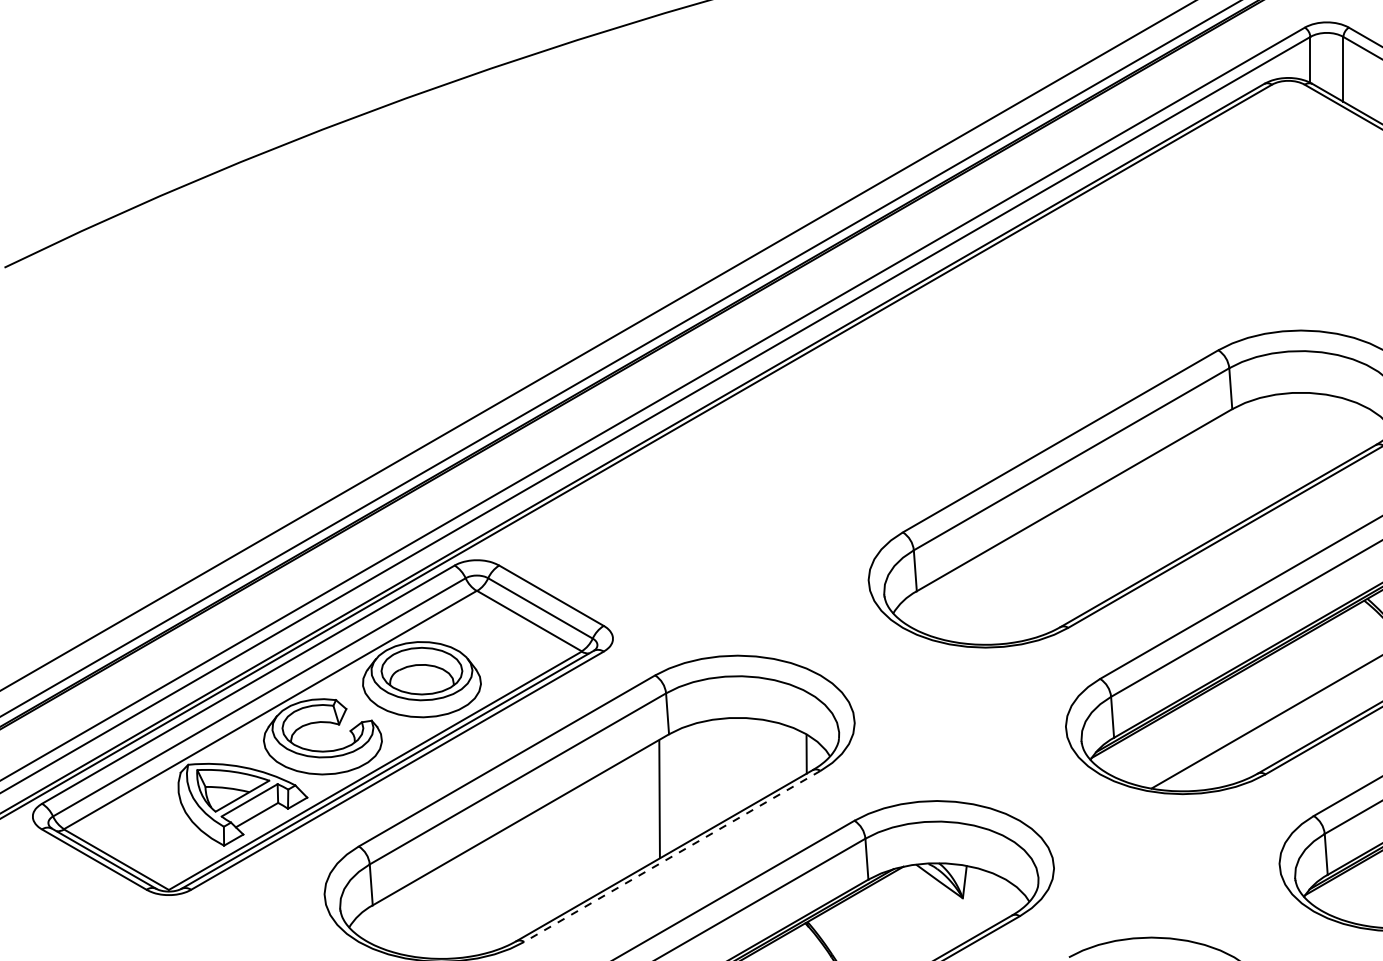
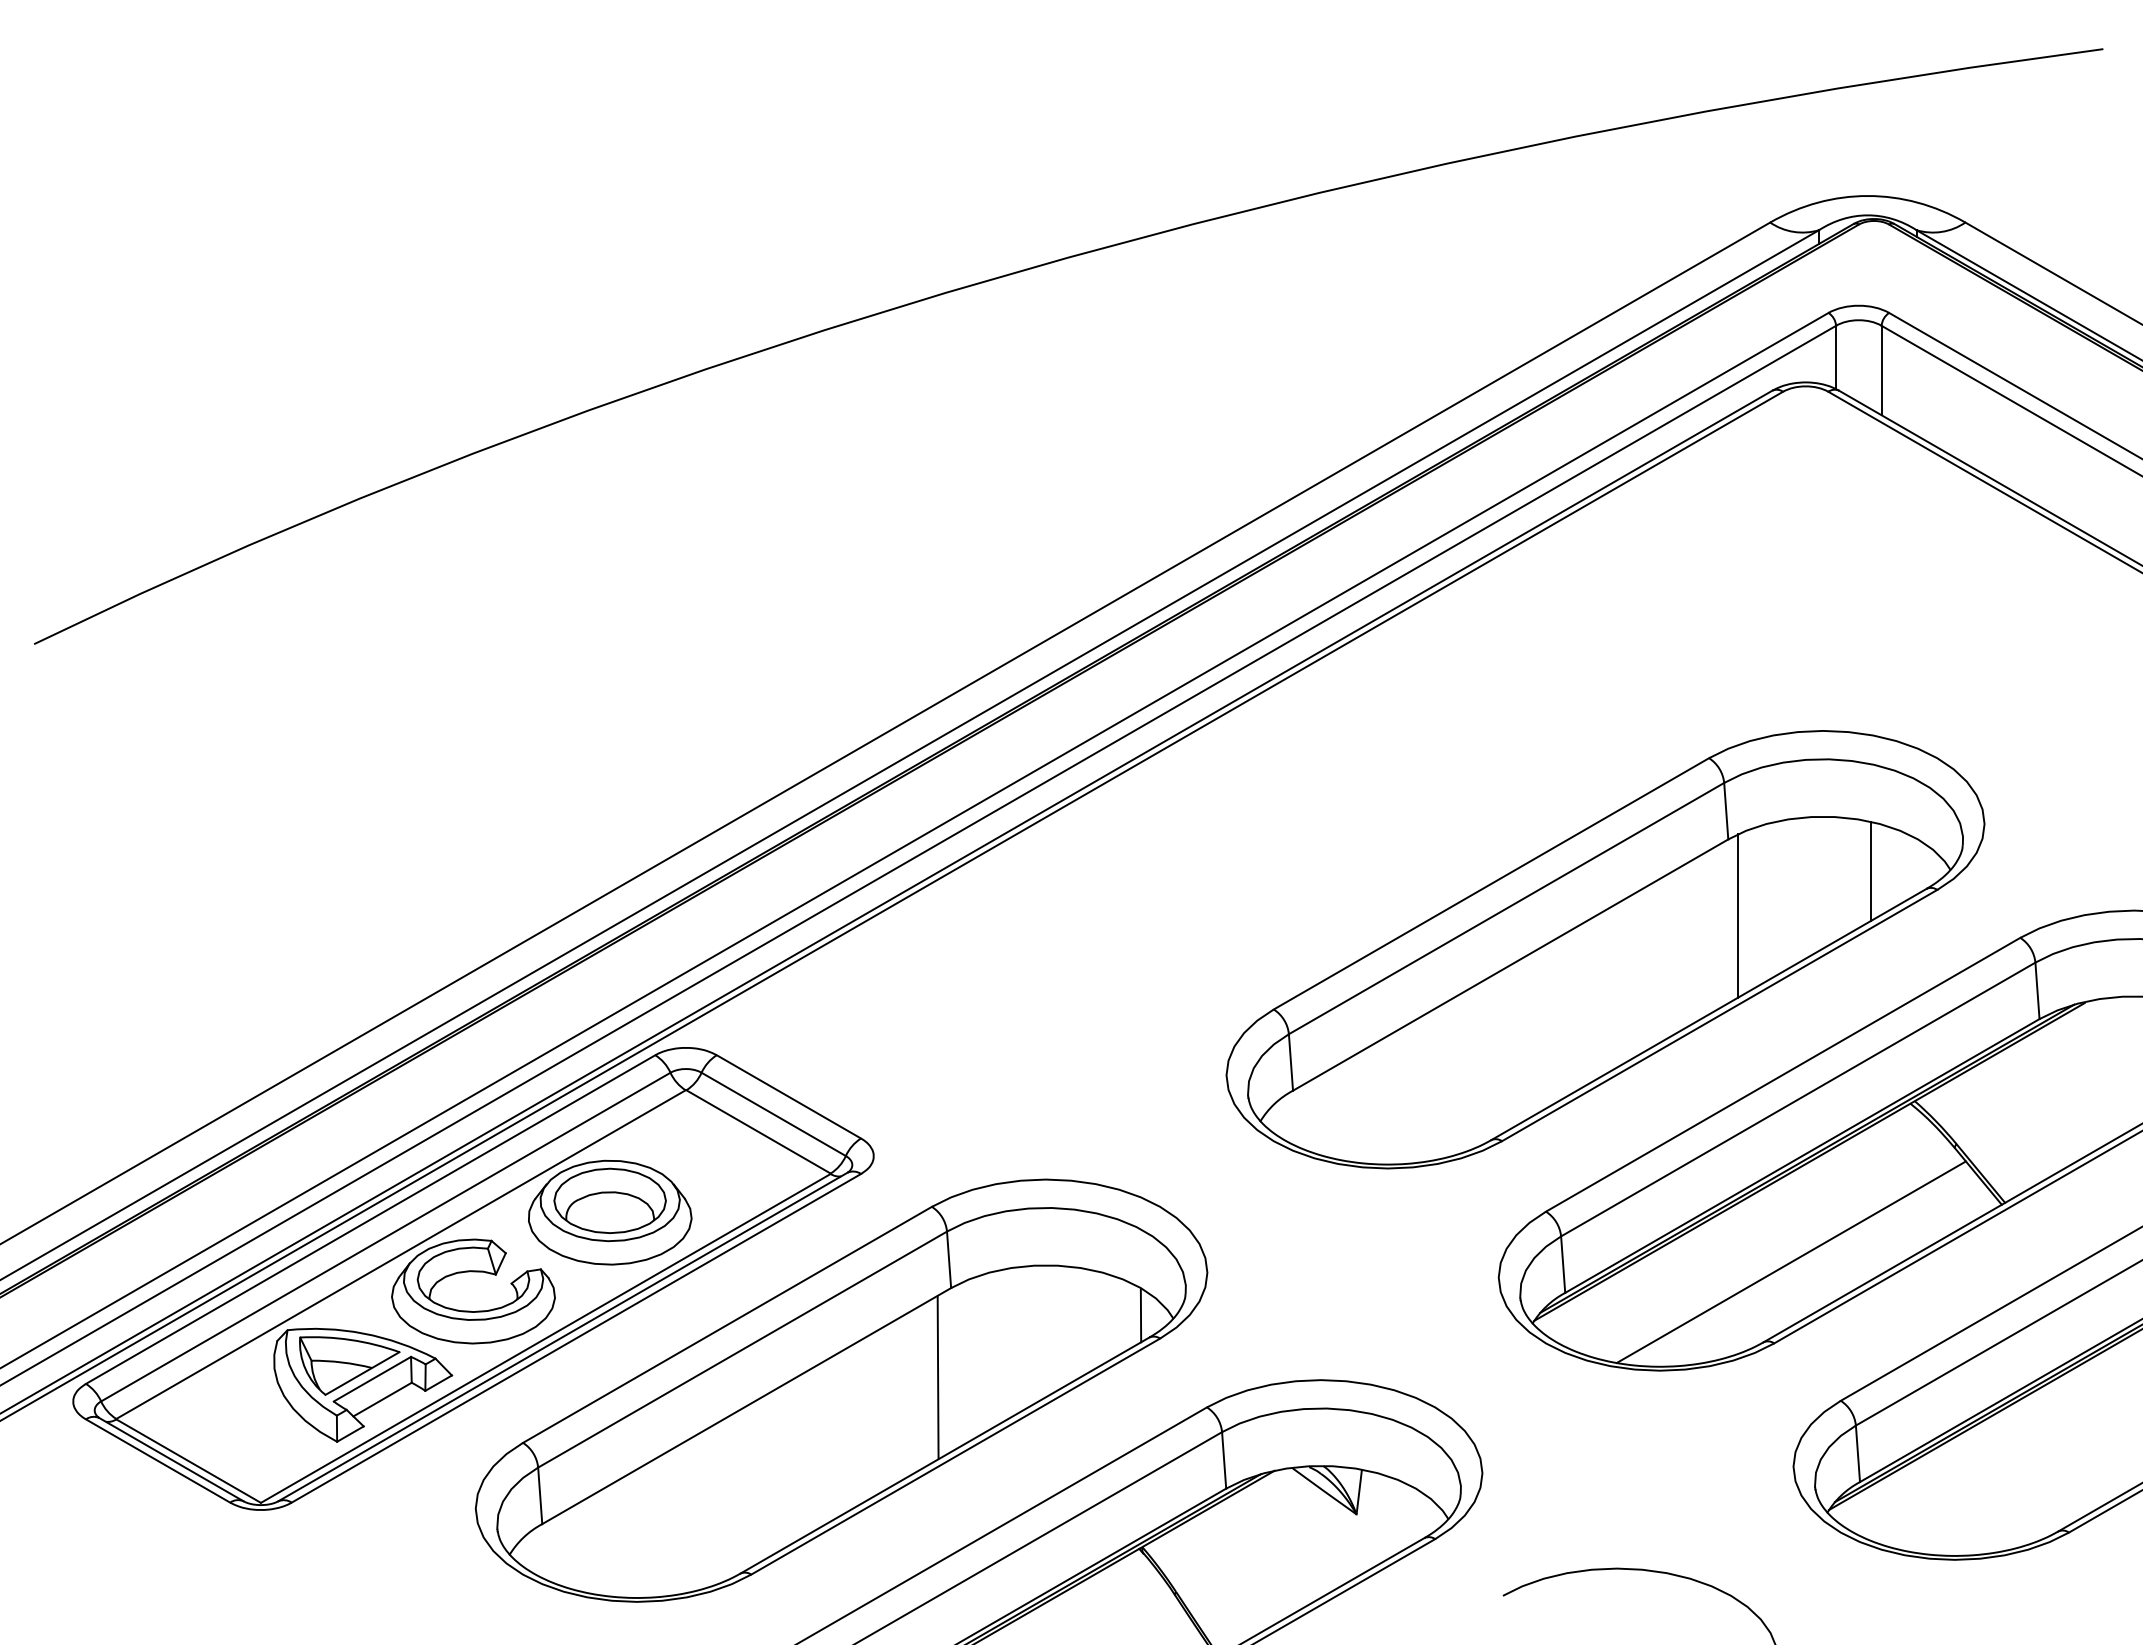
line: (1336, 431) -> (1871, 870), added
line: (1239, 464) -> (1738, 915), added
line: (672, 856) -> (955, 1456), dashed -> solid

